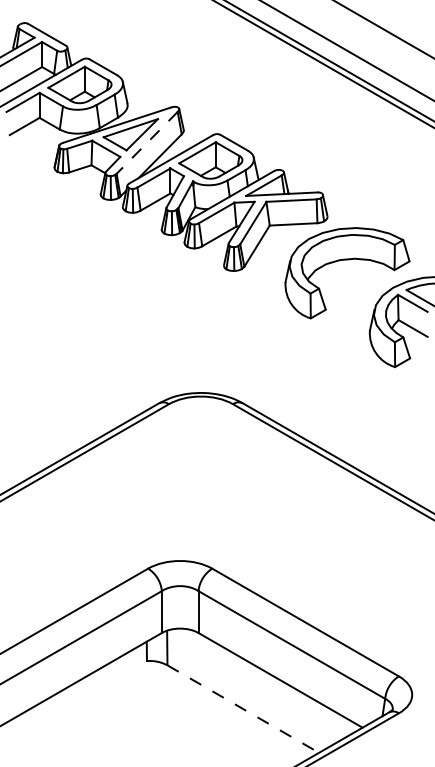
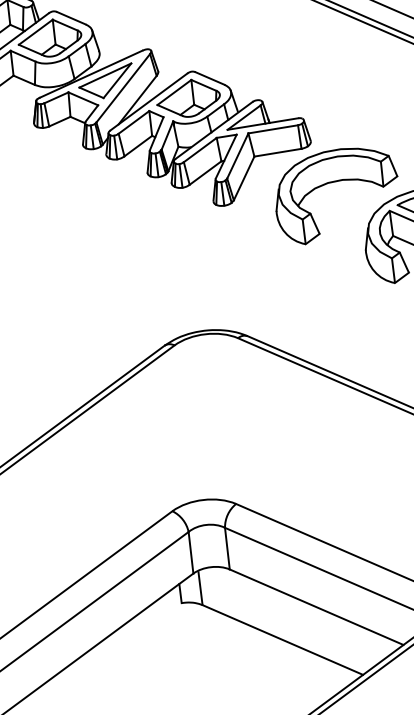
line: (146, 143) -> (122, 89), dashed -> solid
line: (243, 709) -> (283, 640), dashed -> solid

